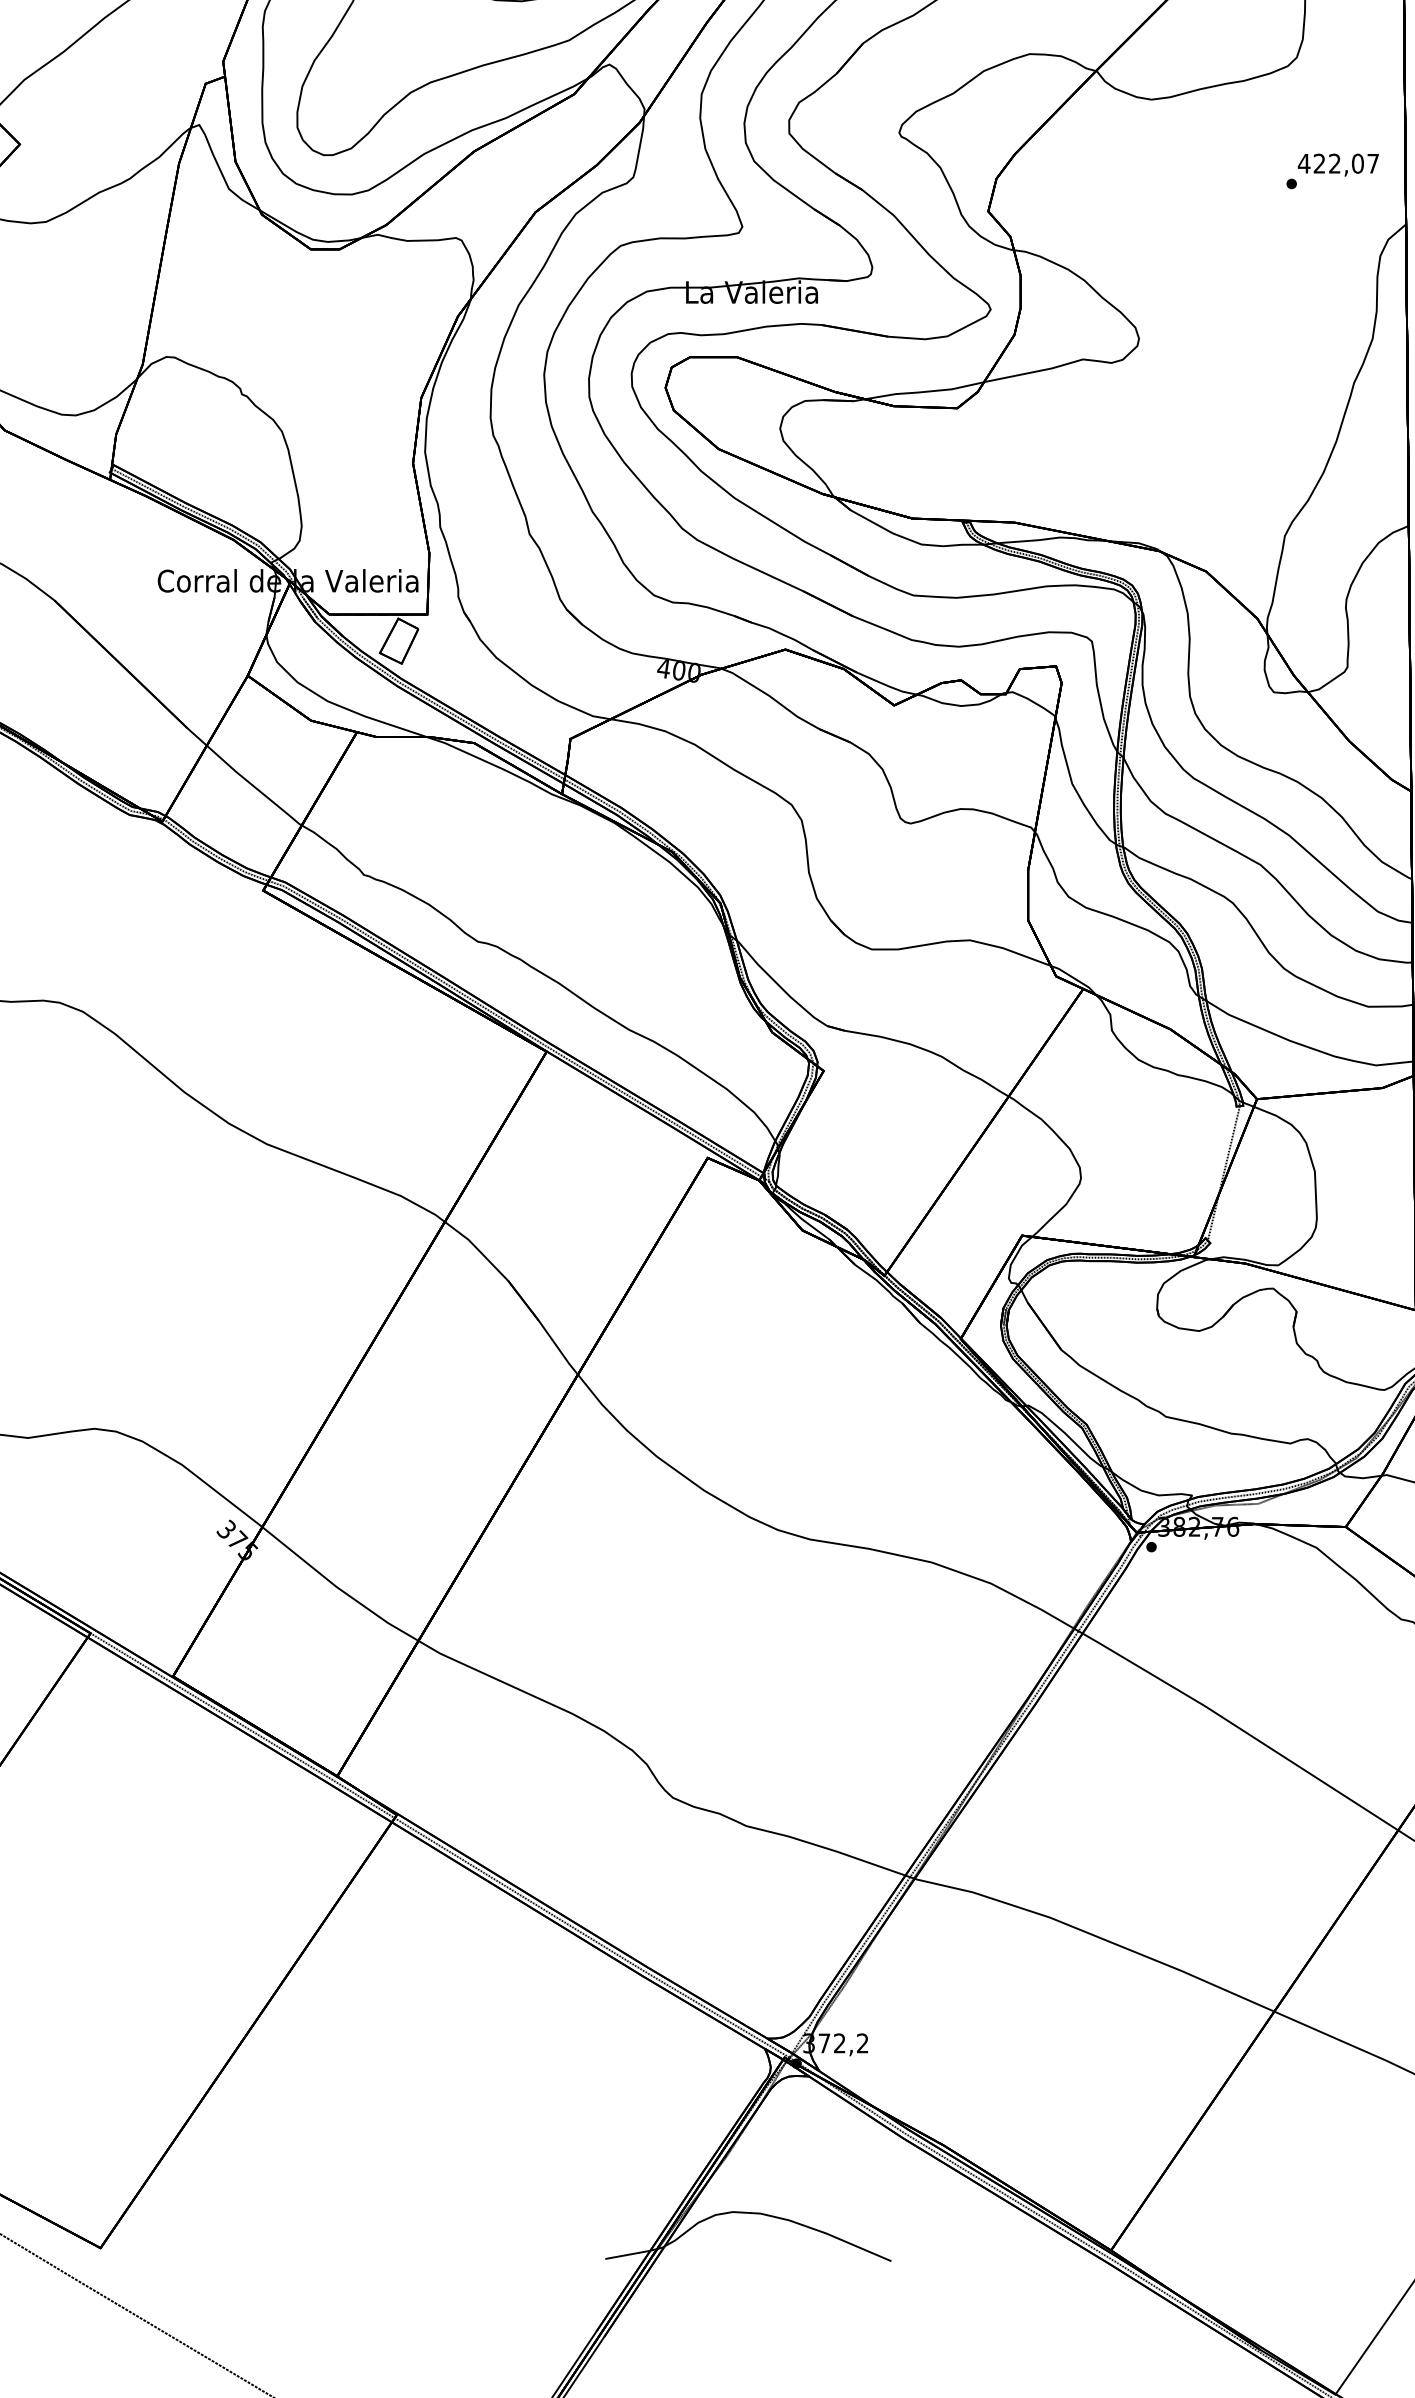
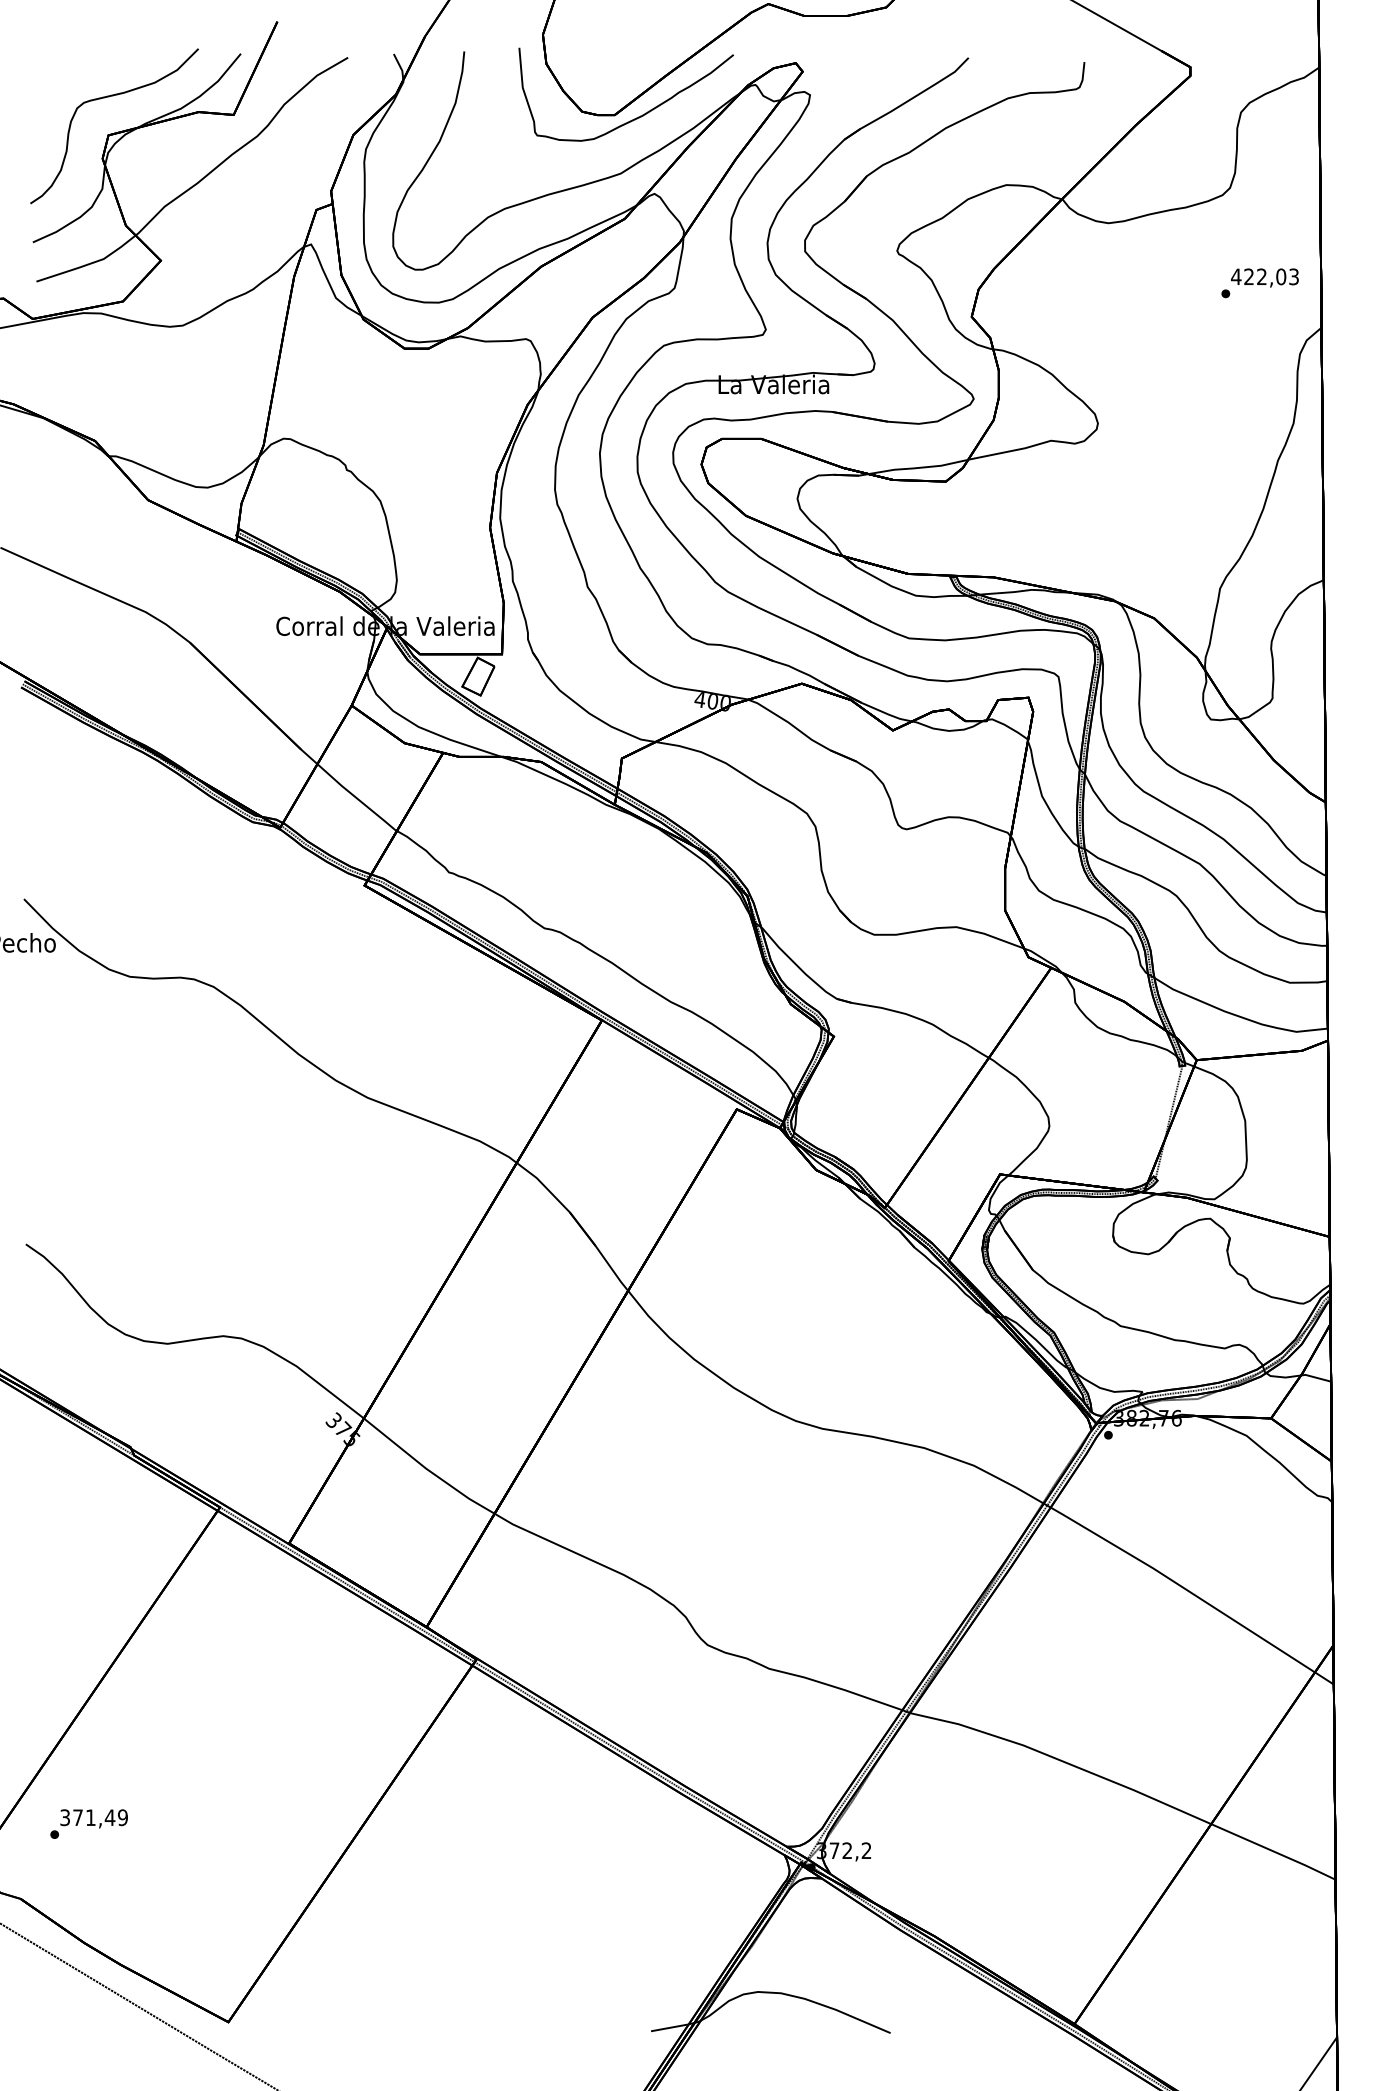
text: (1372, 163) -> (1293, 276), 422,07 -> 422,03

